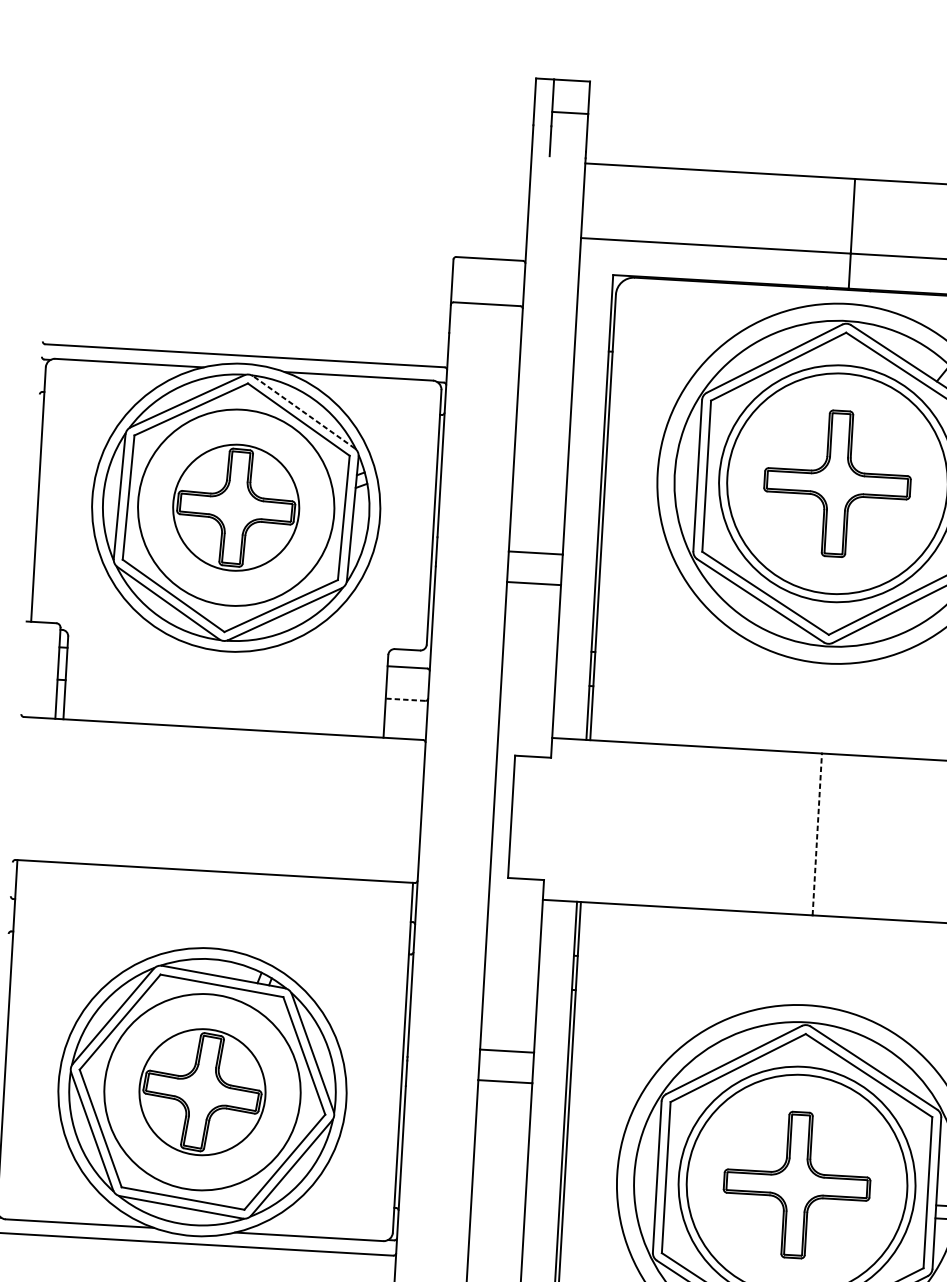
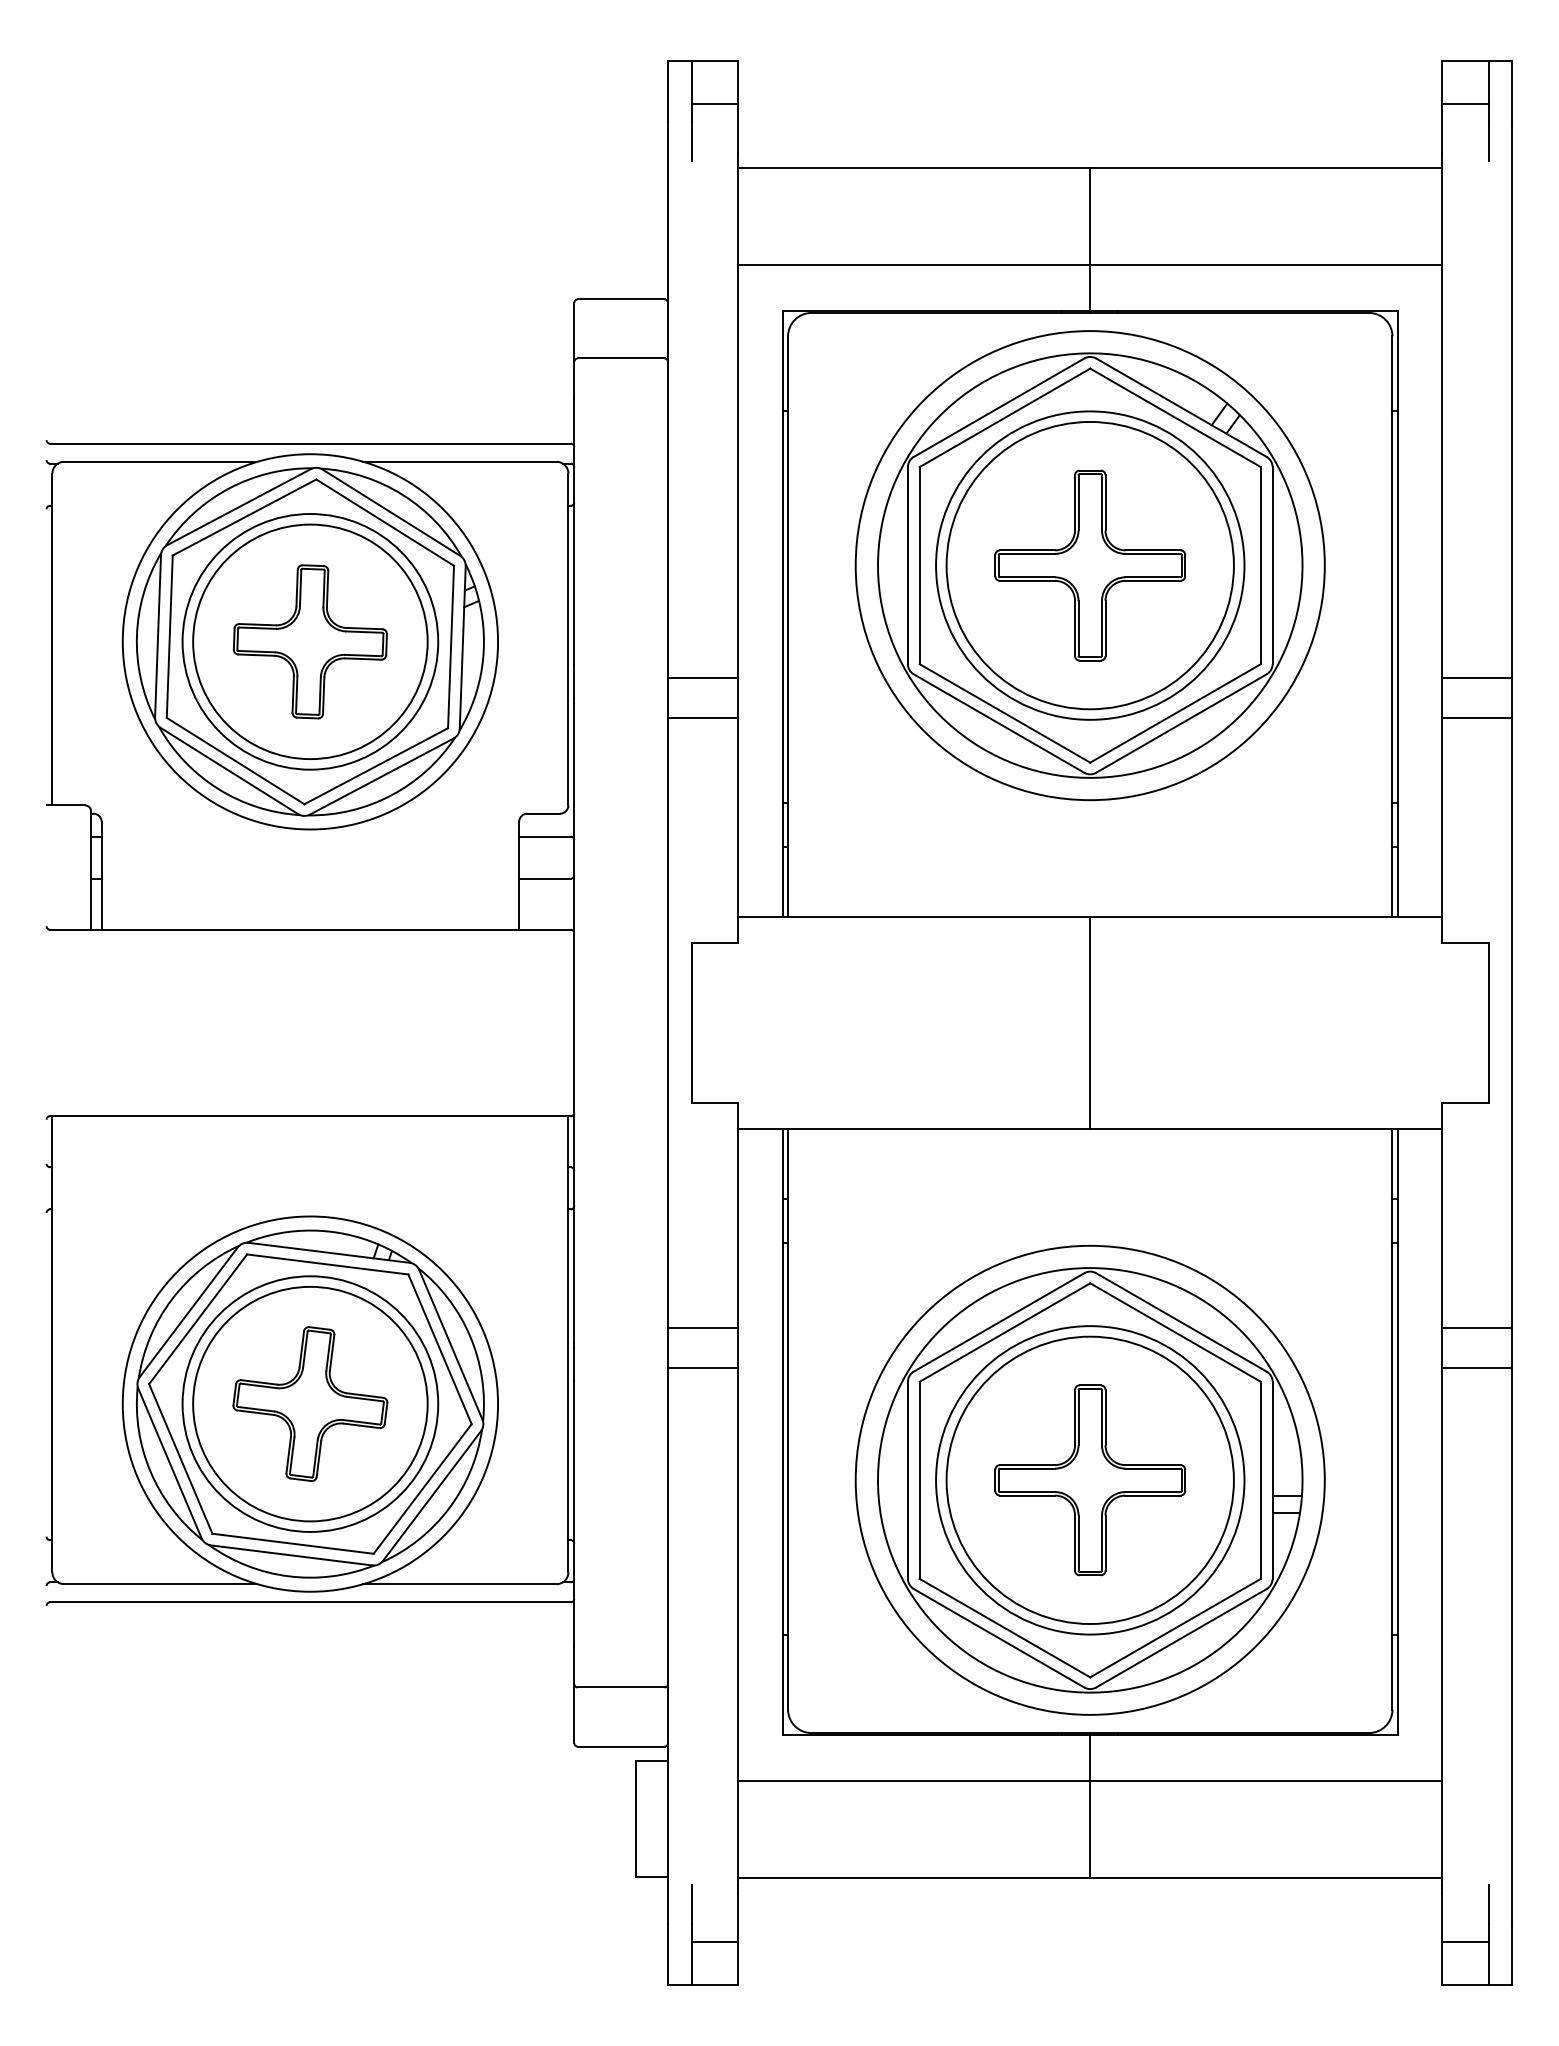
line: (304, 412) -> (391, 512), dashed -> solid
circle: (236, 507) -> (310, 641), size x1.43
line: (405, 699) -> (544, 878), dashed -> solid
line: (817, 834) -> (1090, 1022), dashed -> solid
circle: (202, 1091) -> (310, 1403), size x1.43

